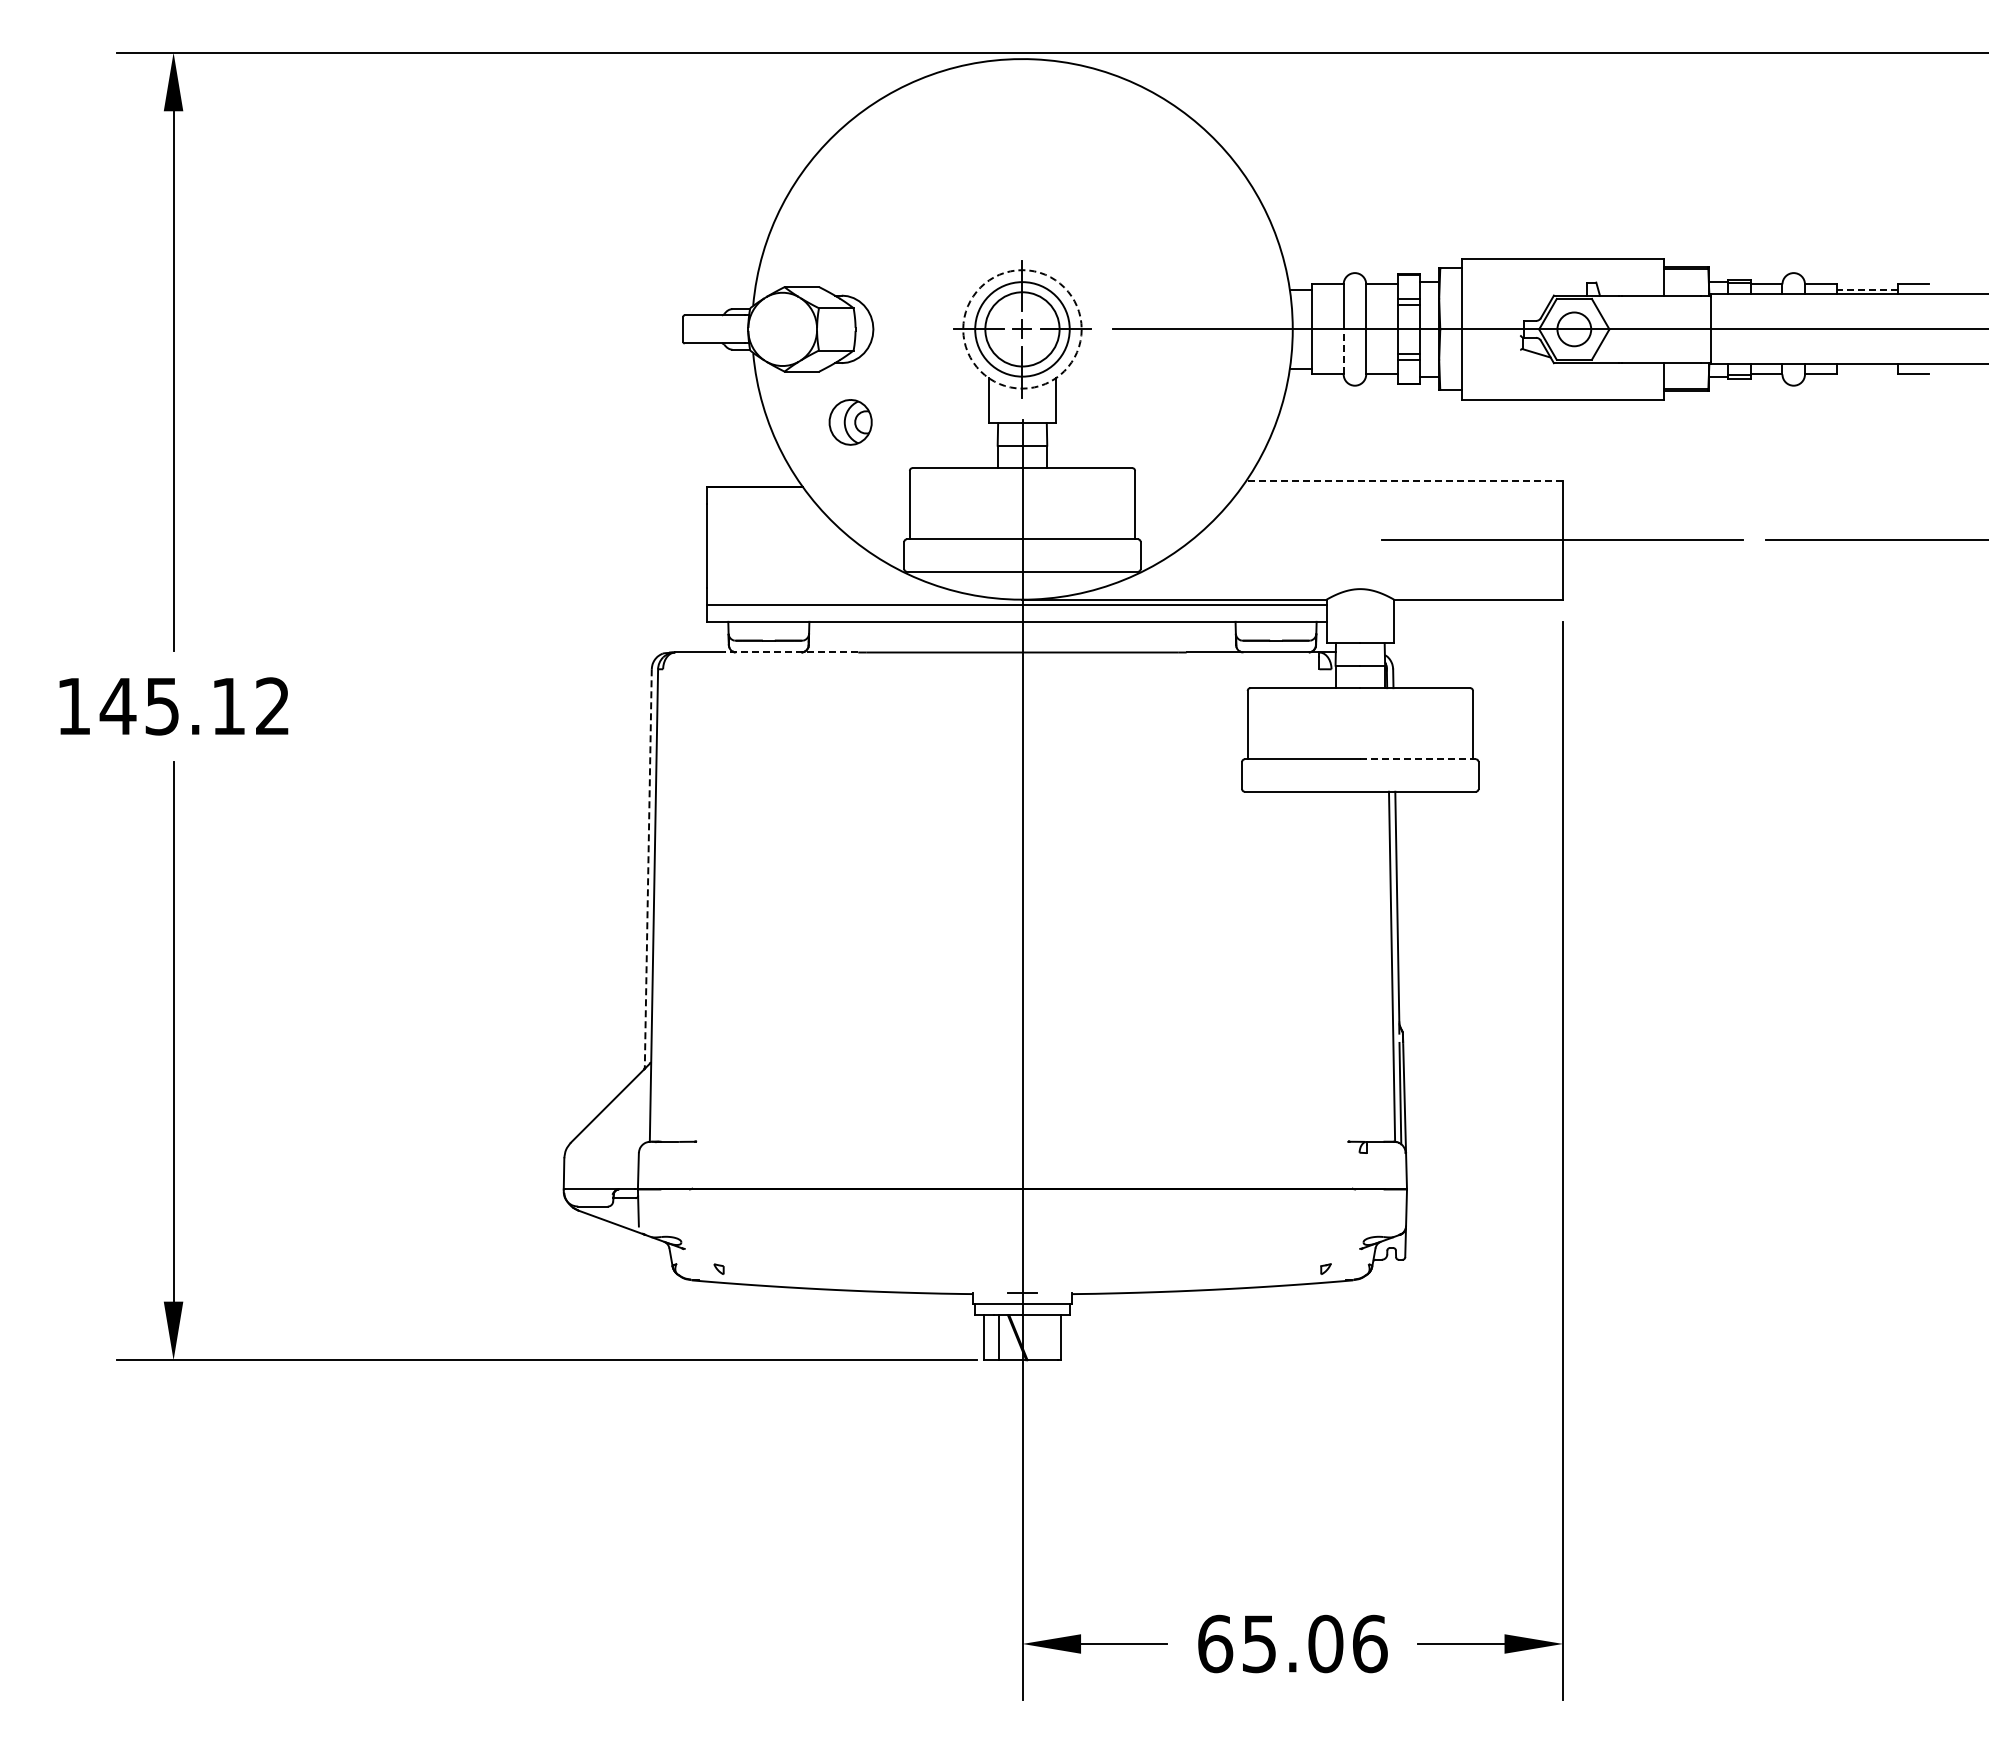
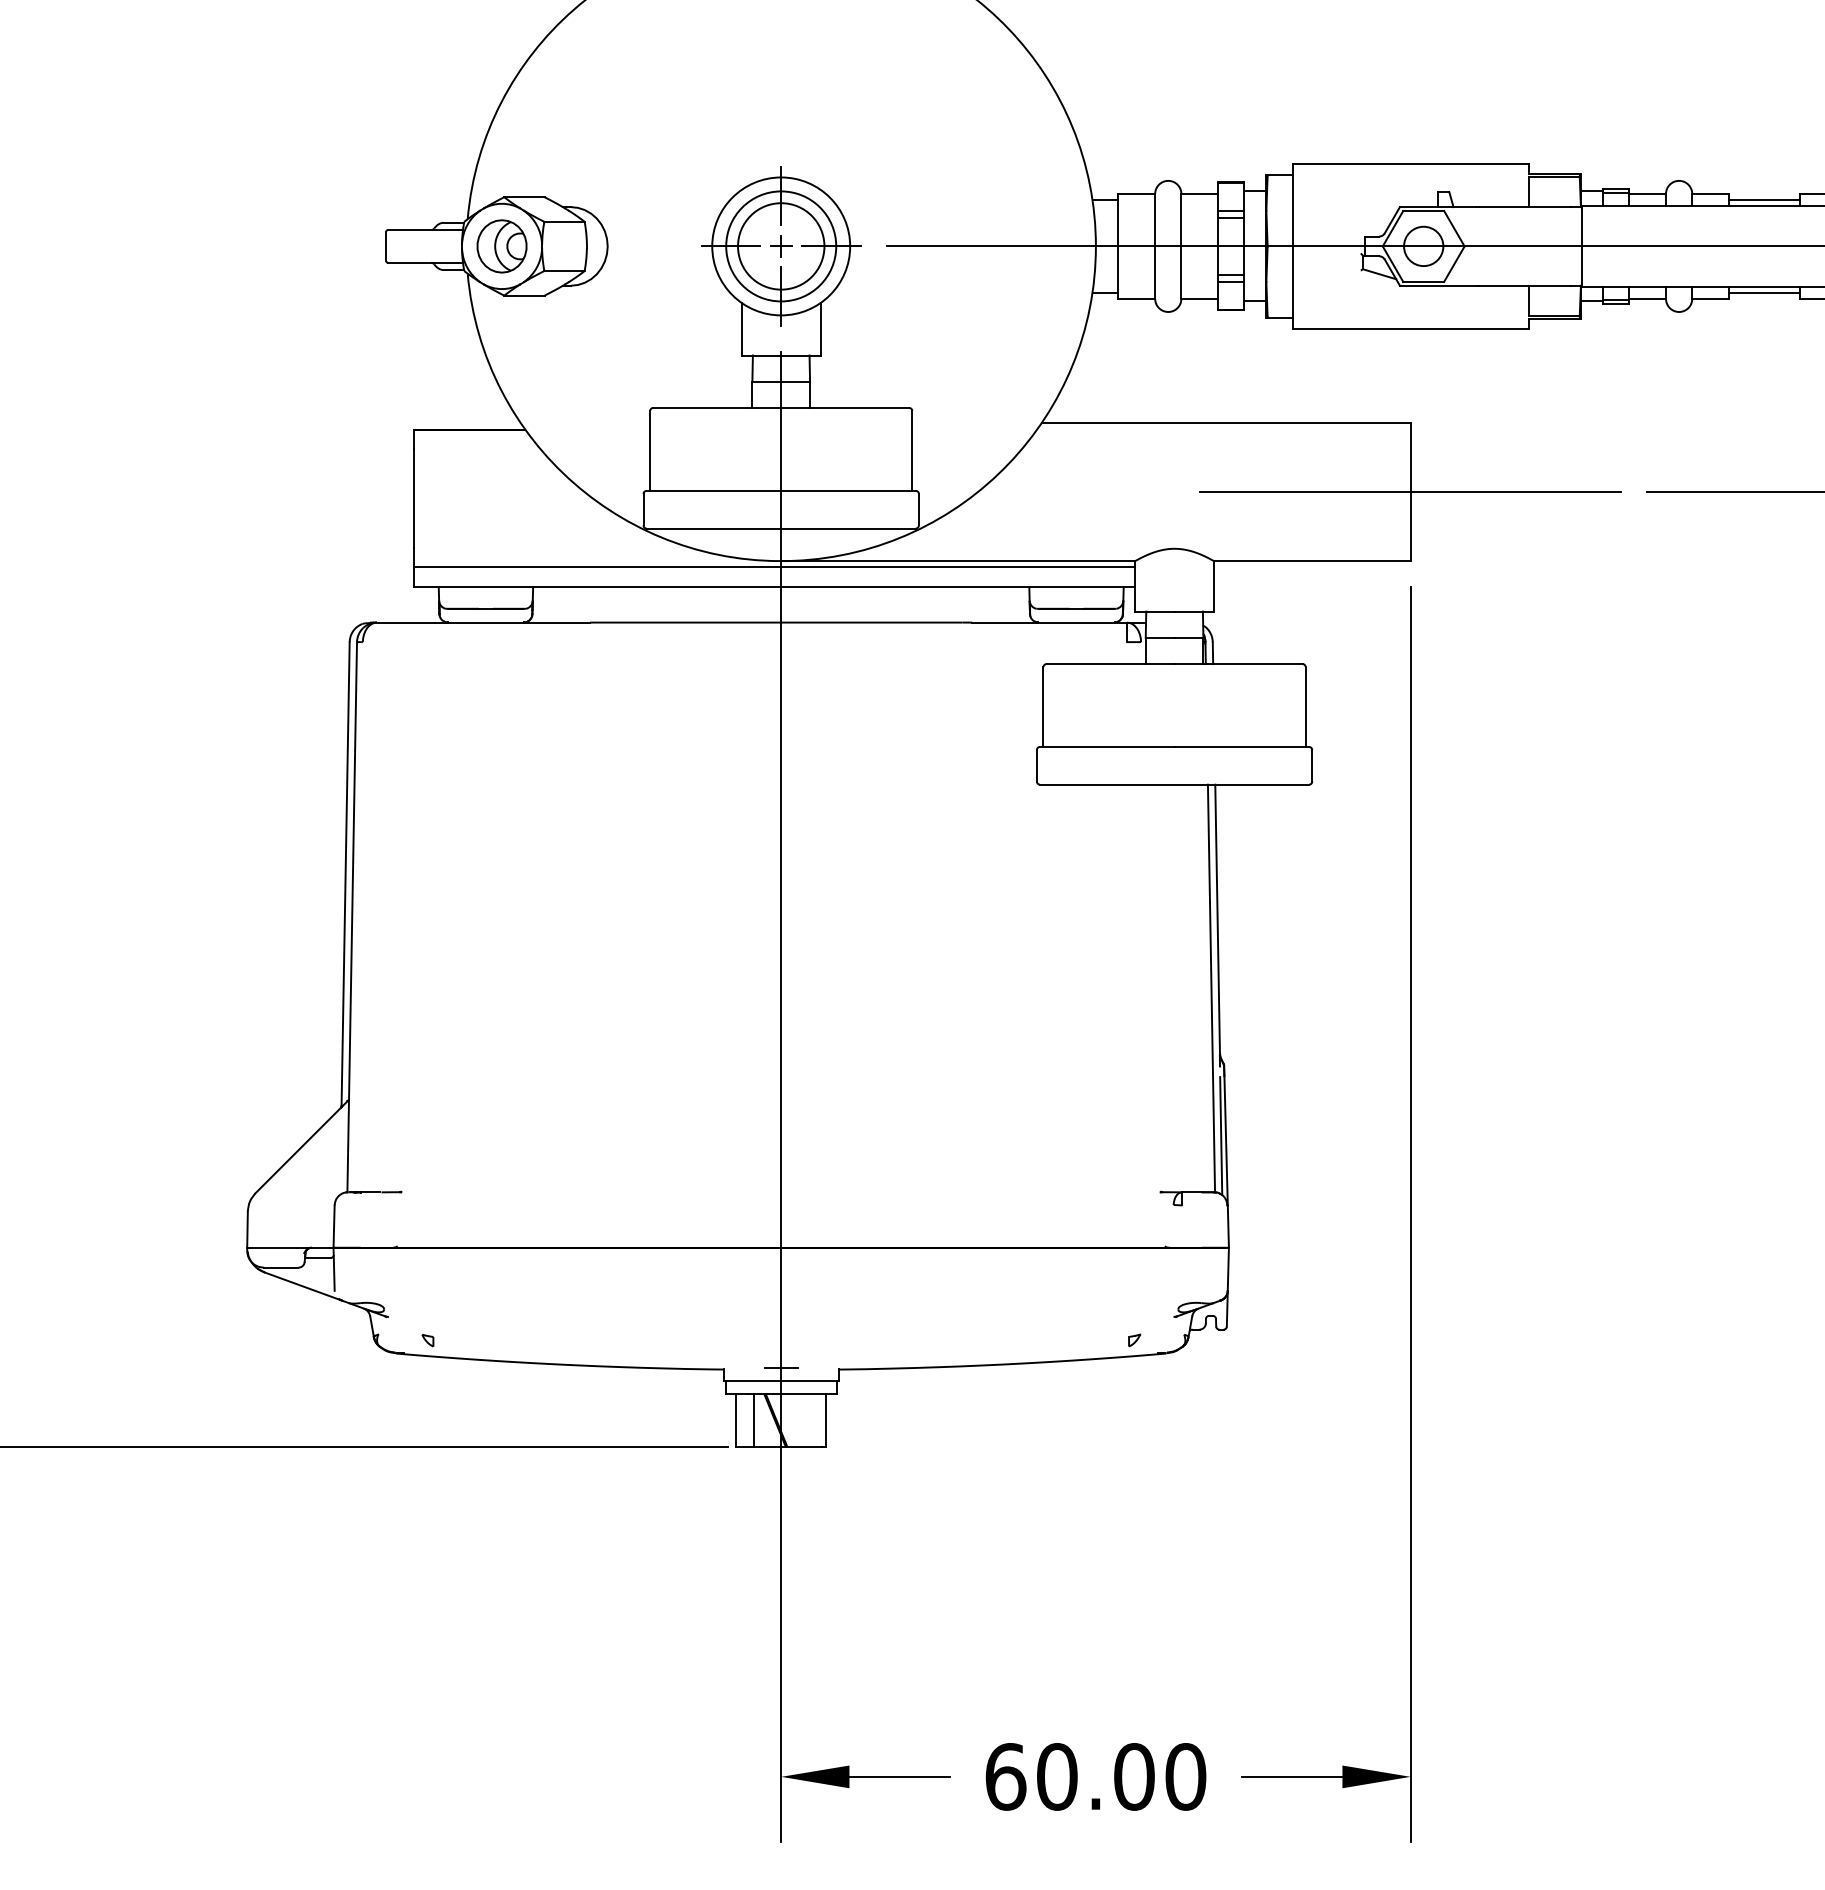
line: (1867, 289) -> (1765, 199), dashed -> solid
circle: (1022, 329) -> (781, 246), dashed -> solid
line: (1343, 351) -> (1154, 272), dashed -> solid
line: (1866, 369) -> (1763, 293), added
part: (850, 422) -> (501, 246), moved
line: (1404, 481) -> (1225, 423), dashed -> solid
line: (791, 652) -> (512, 622), dashed -> solid
line: (1418, 759) -> (1242, 747), dashed -> solid
line: (648, 869) -> (345, 875), dashed -> solid
text: (1314, 1643) -> (1121, 1776), 65.06 -> 60.00

